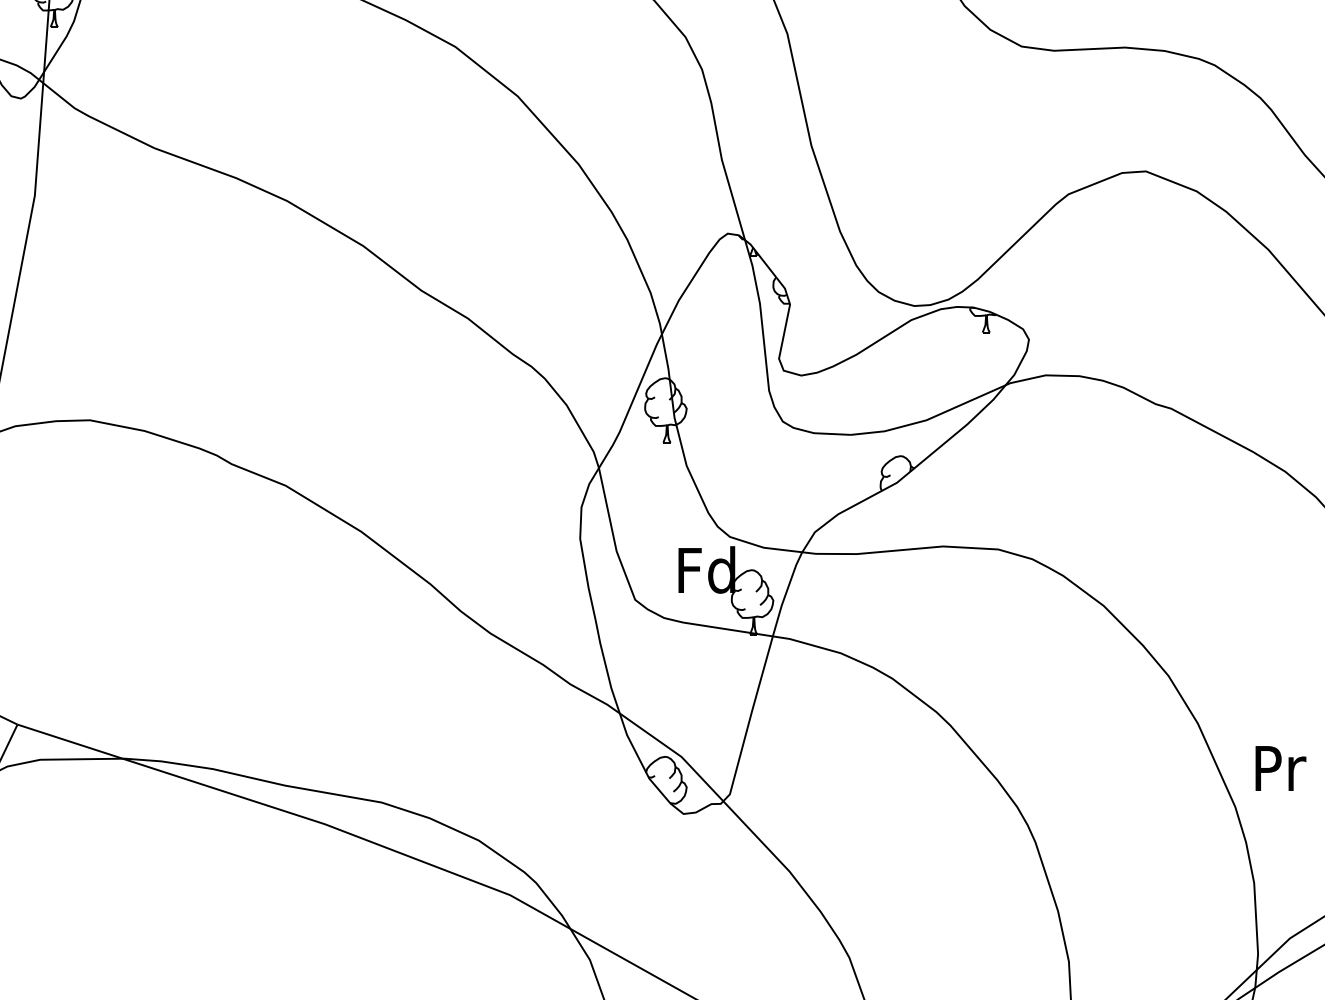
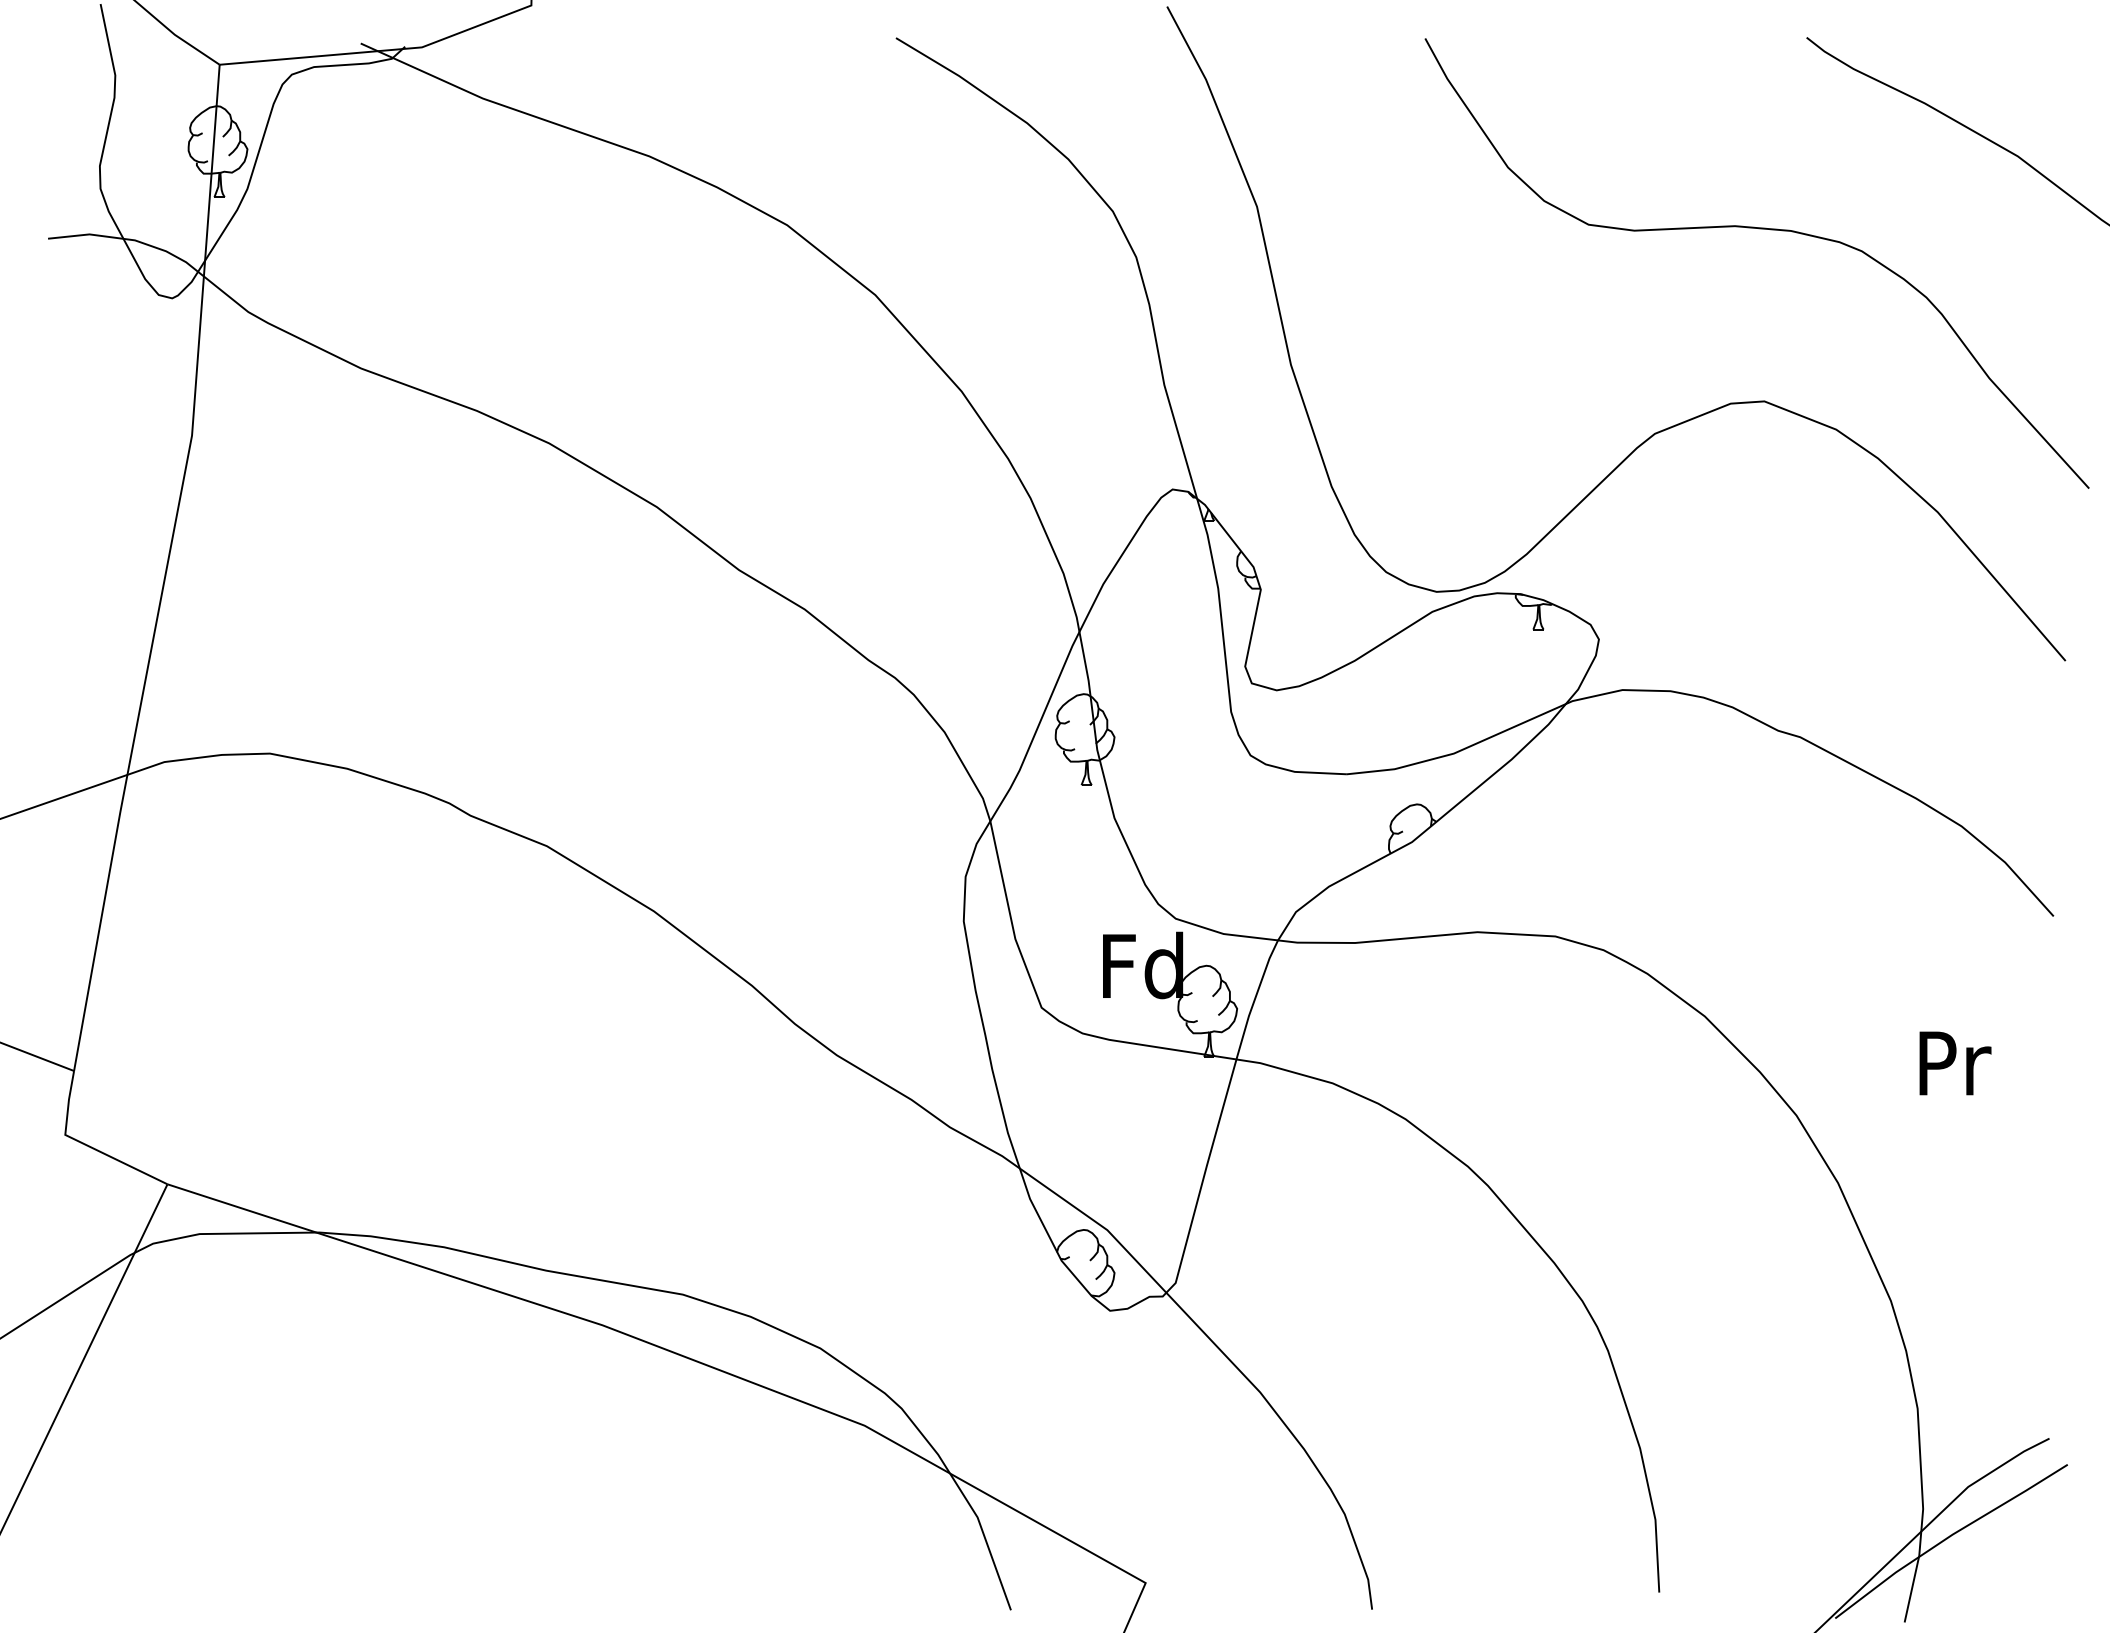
text: (1280, 768) -> (1955, 1063), moved

